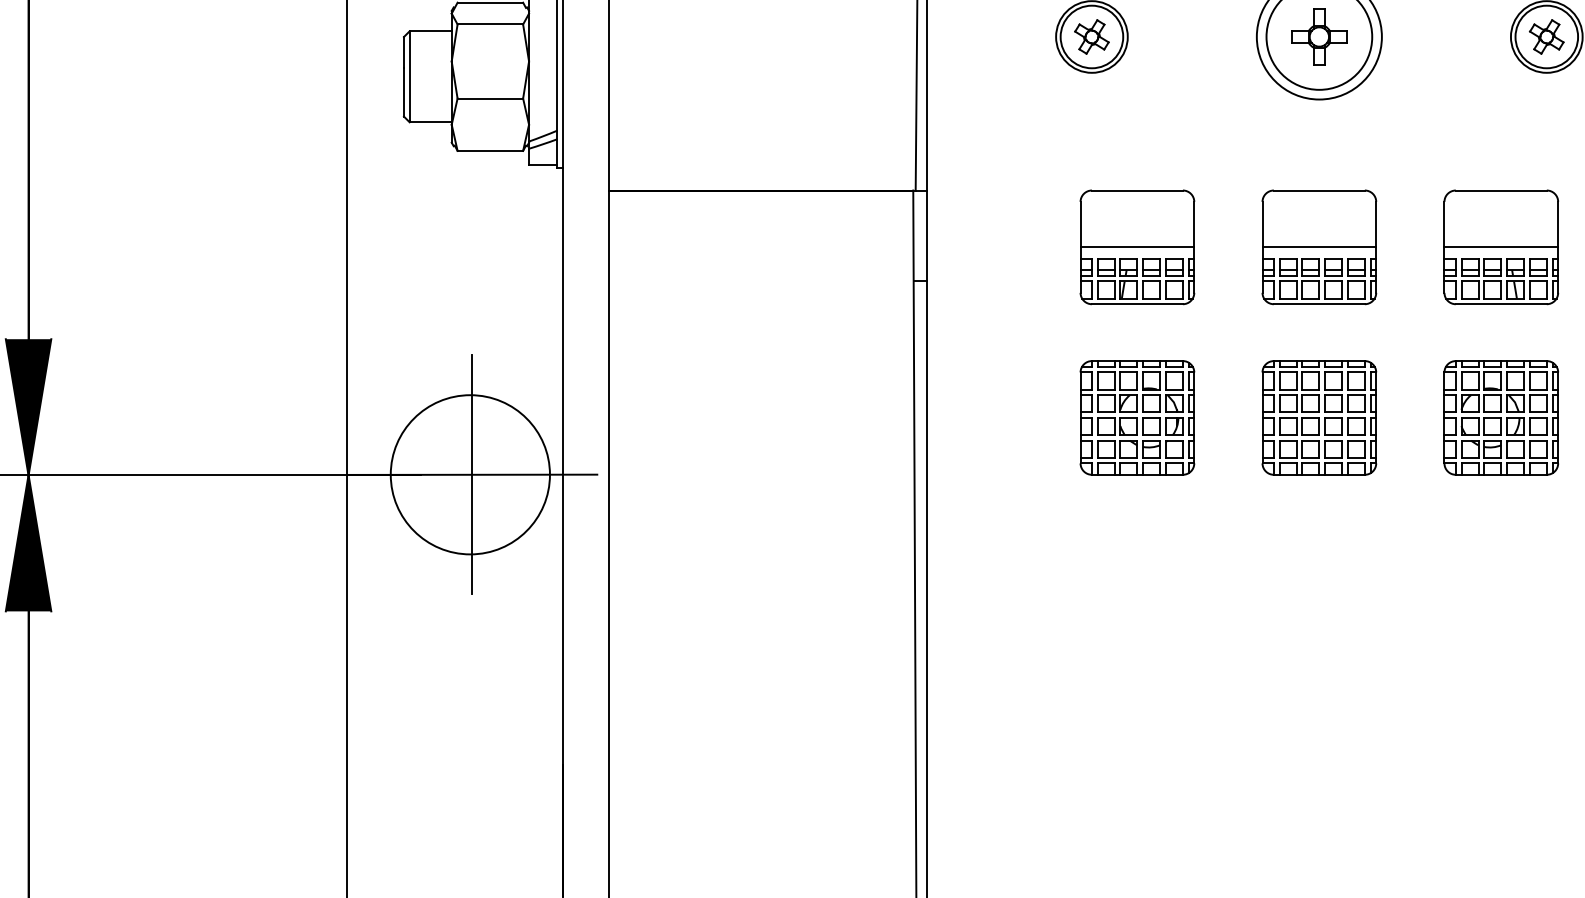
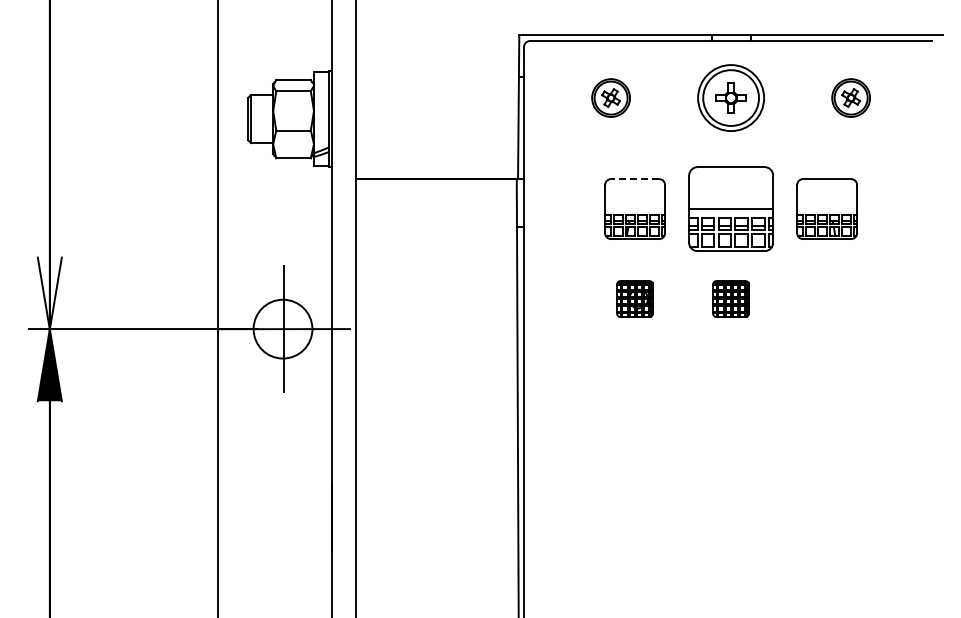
line: (1136, 191) -> (634, 179), solid -> dashed
part: (1318, 246) -> (730, 208), size x1.4
line: (1138, 248) -> (635, 209), removed
line: (1501, 248) -> (827, 209), removed
fill: (27, 407) -> (49, 293), removed
part: (1136, 416) -> (634, 298), size x0.6
part: (1318, 416) -> (730, 298), size x0.6
part: (1500, 416) -> (826, 298), removed
circle: (471, 475) -> (283, 329), size x0.7

